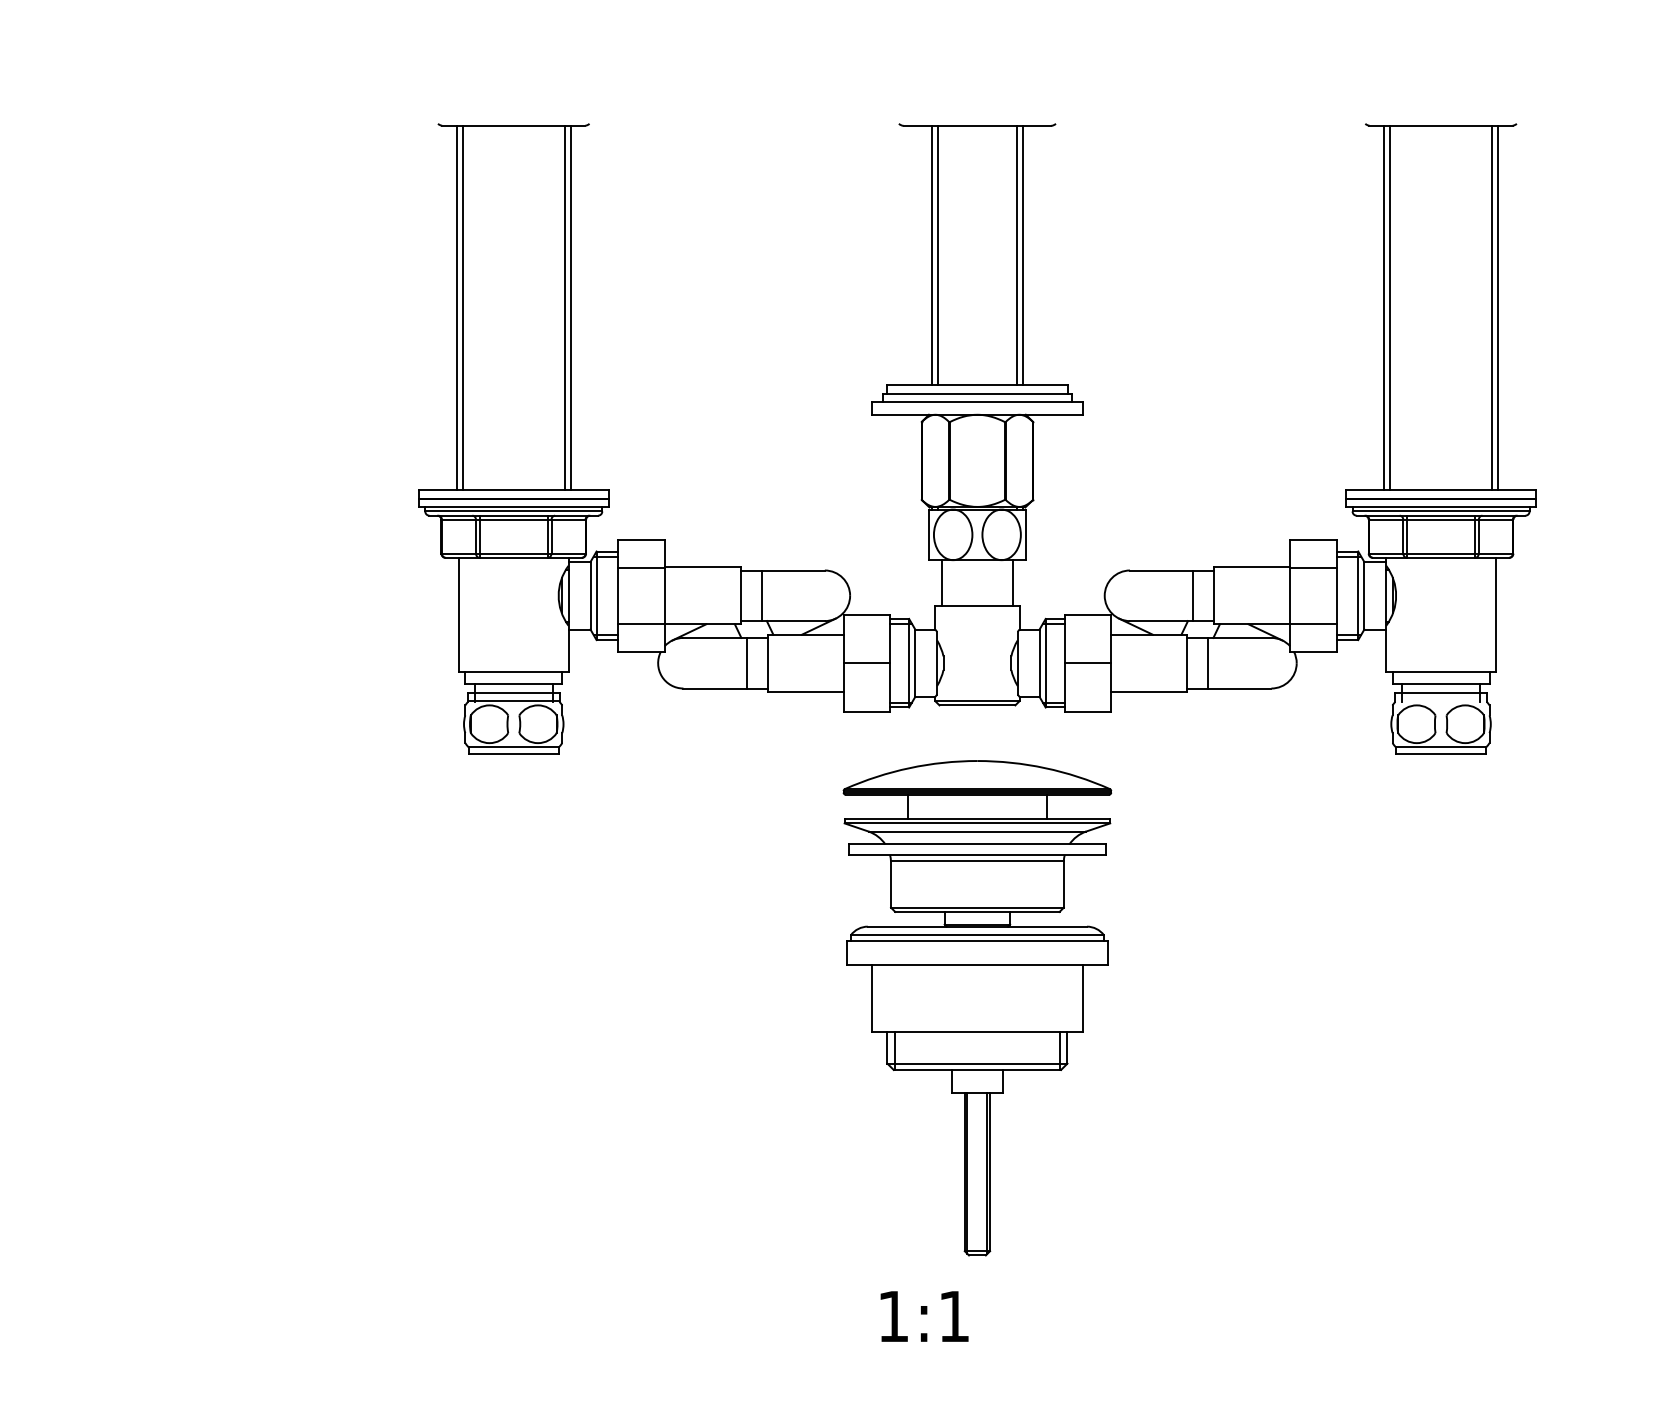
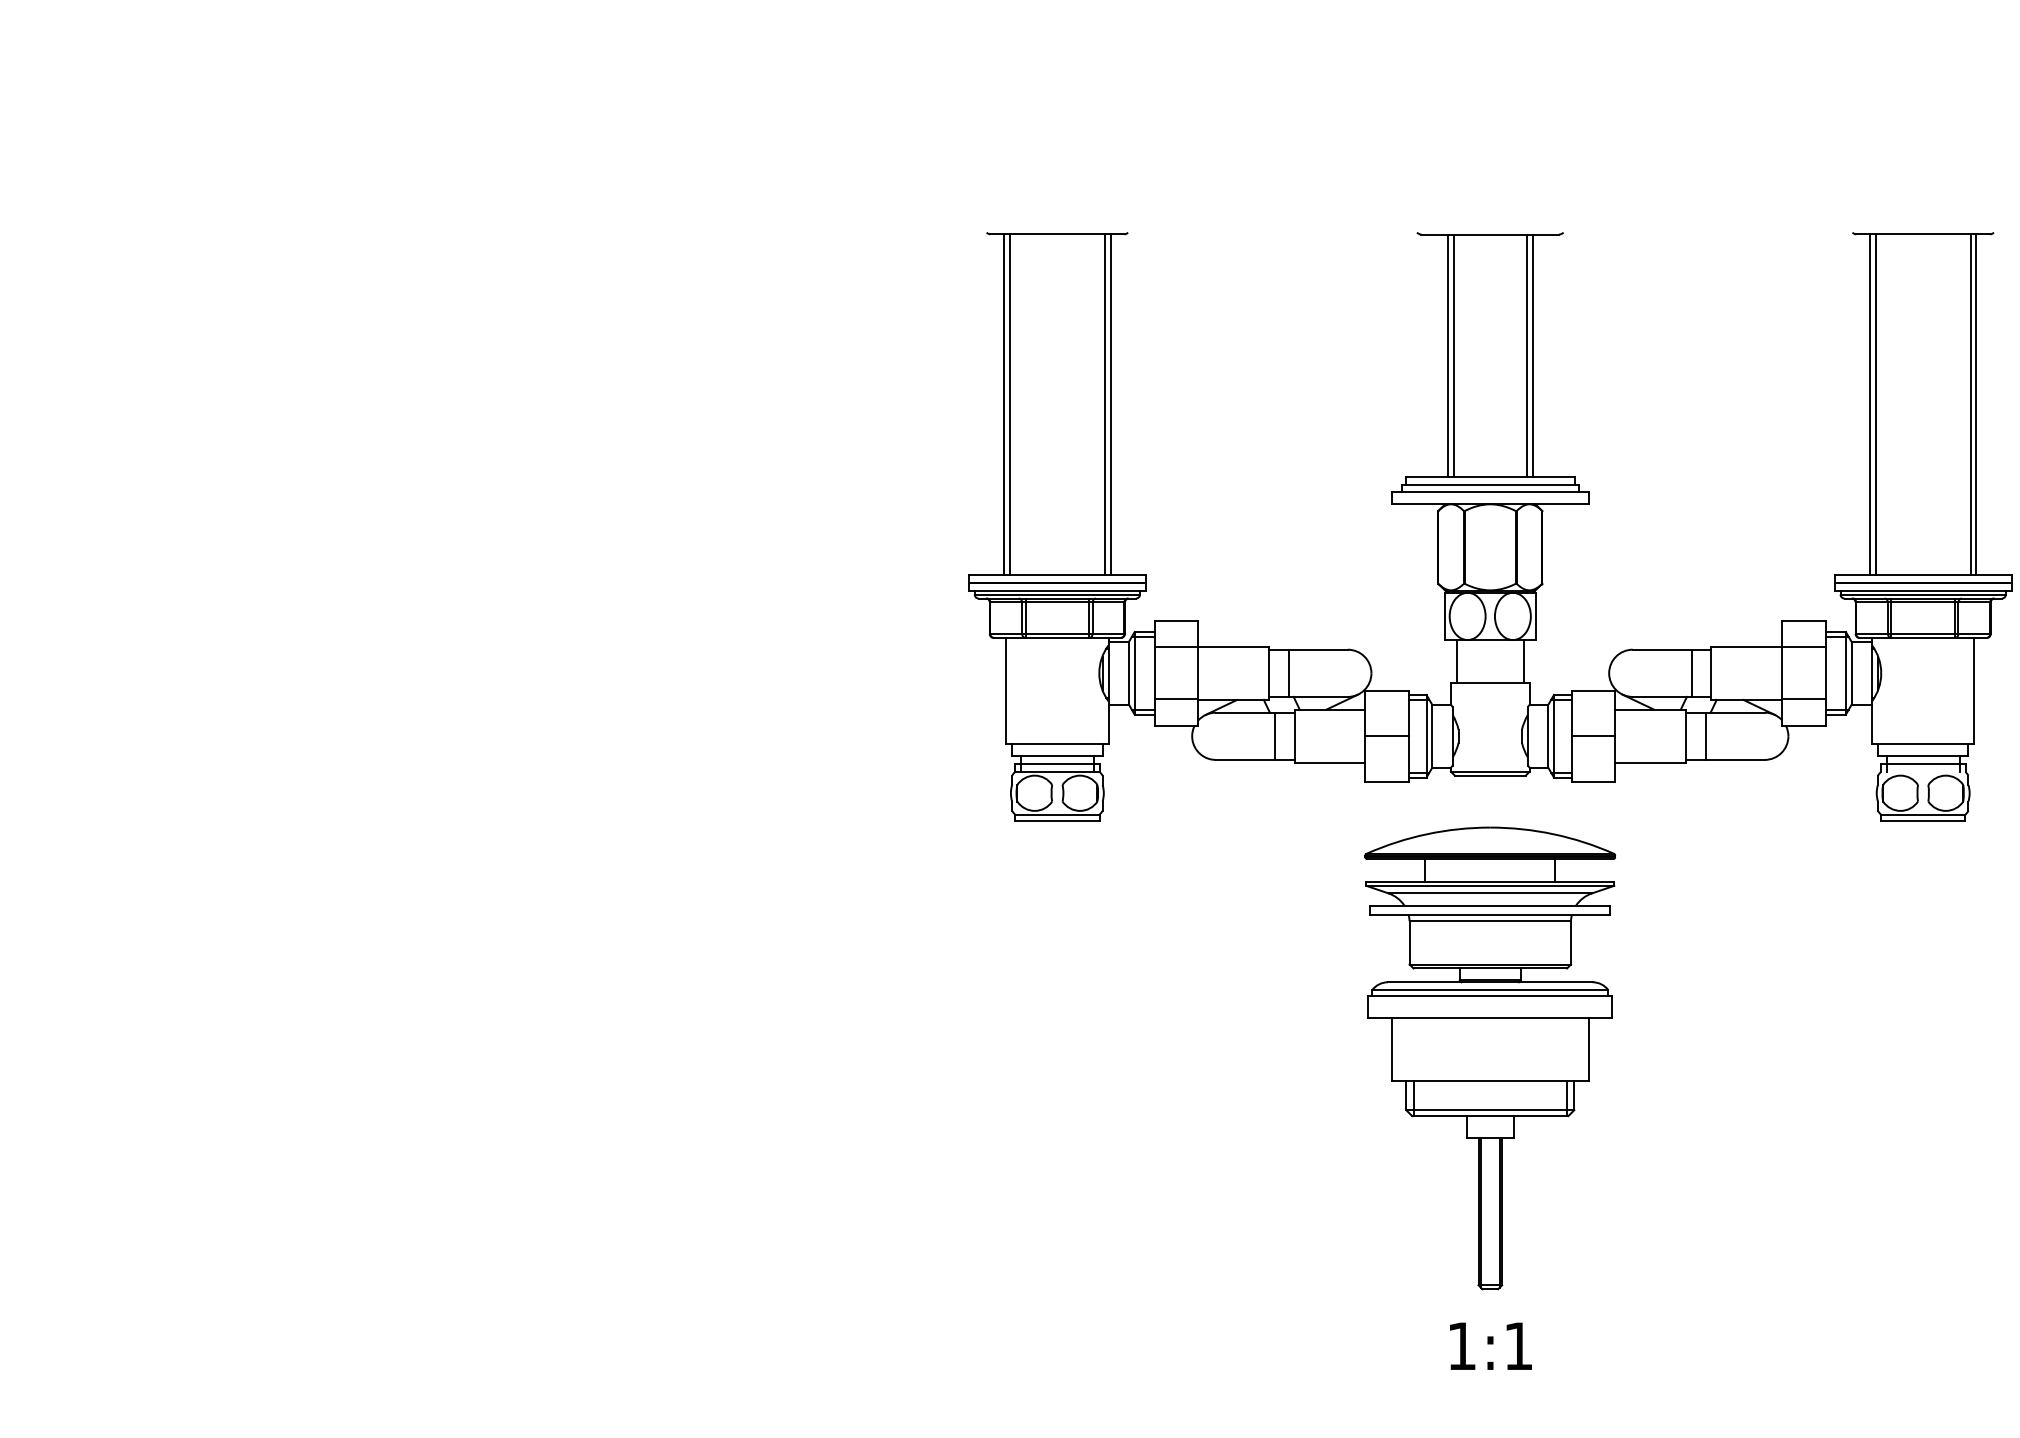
text: (924, 1315) -> (1490, 1345), moved

